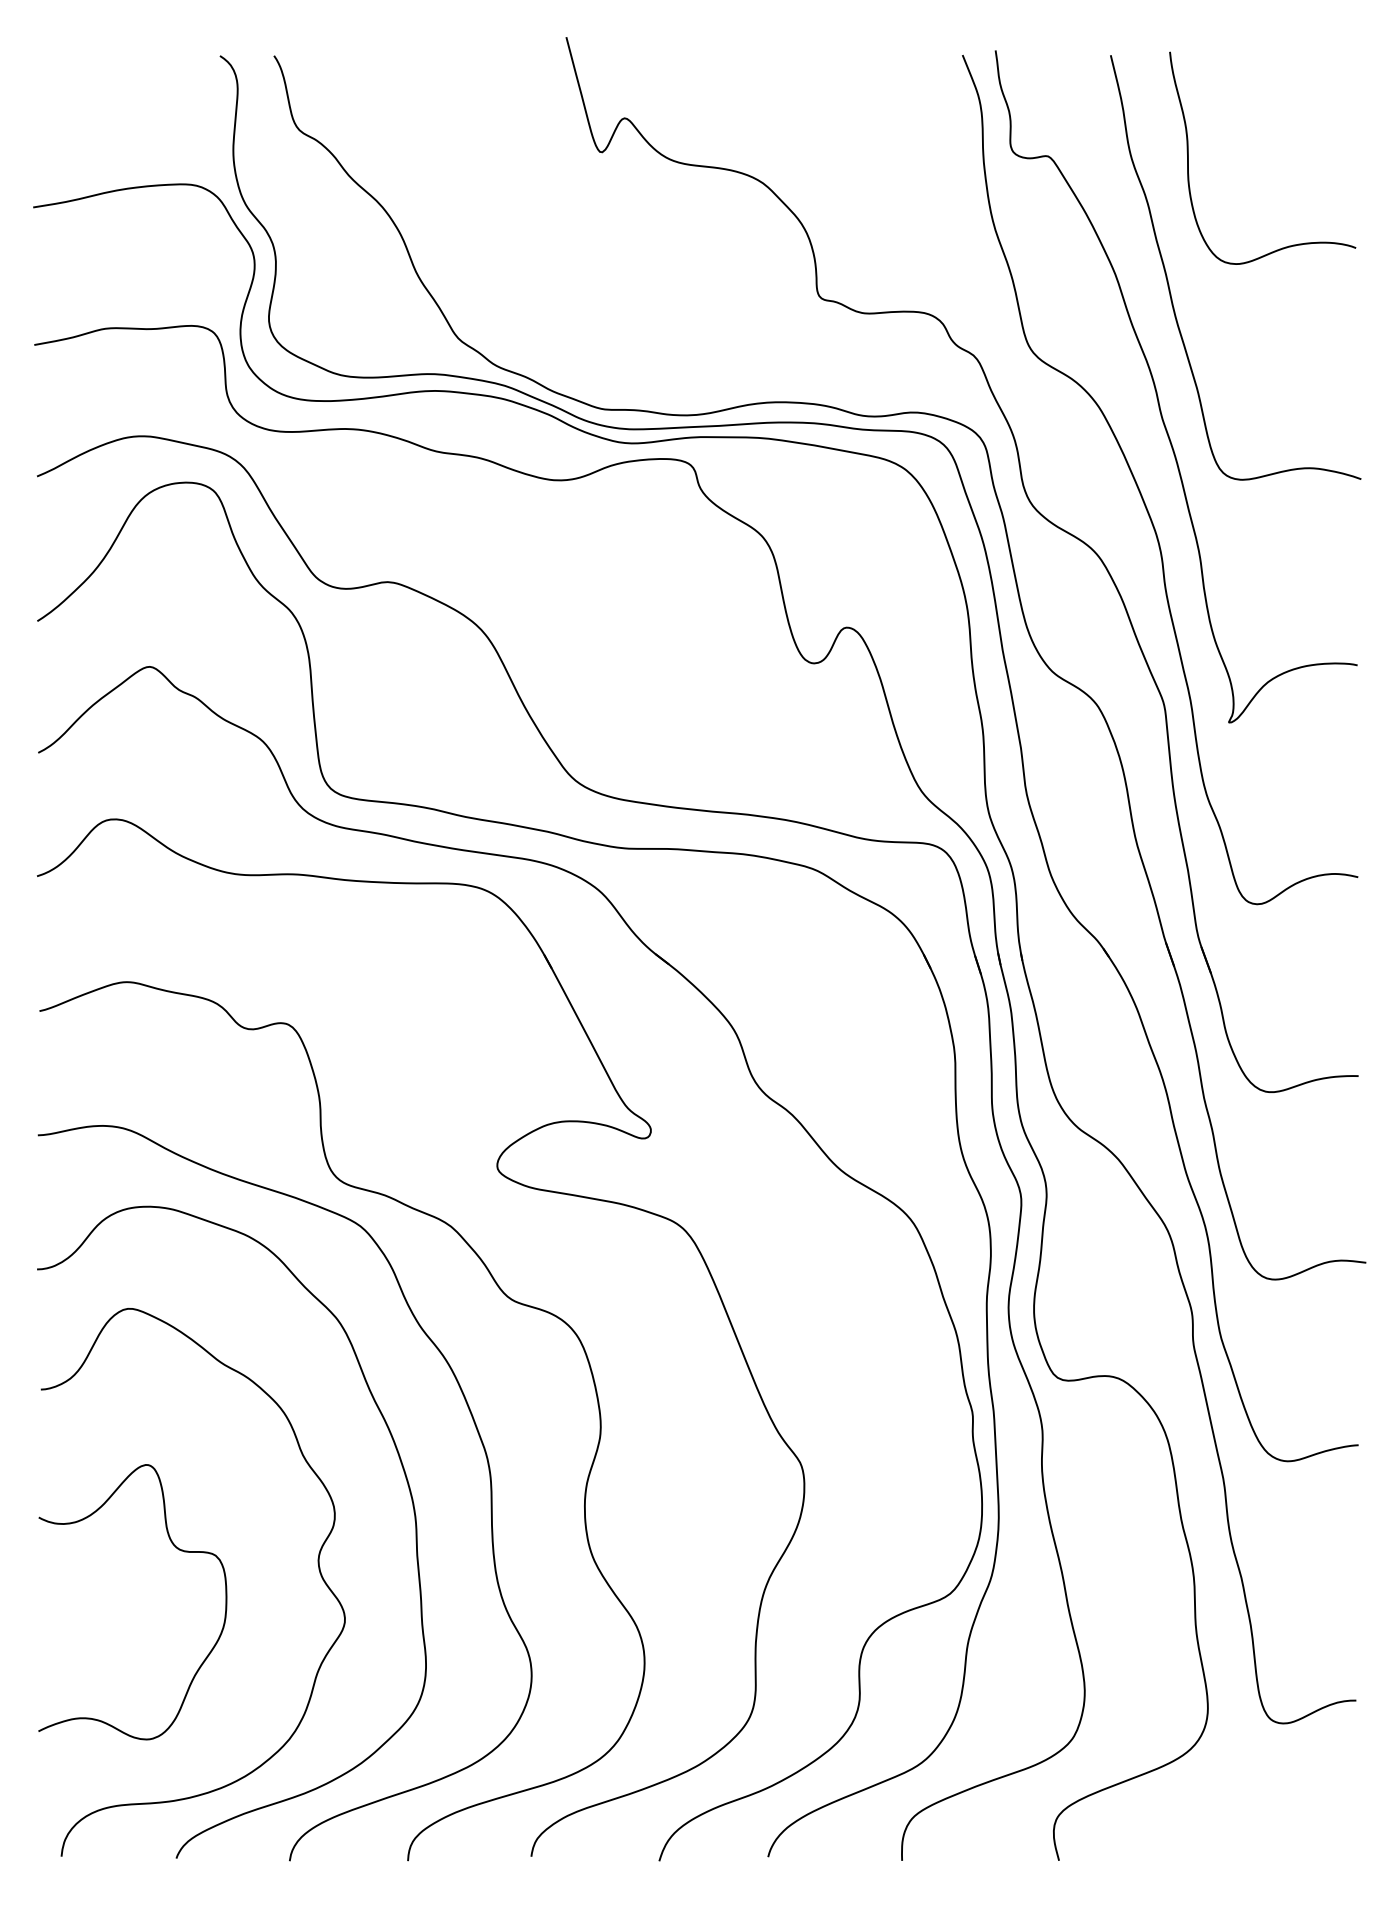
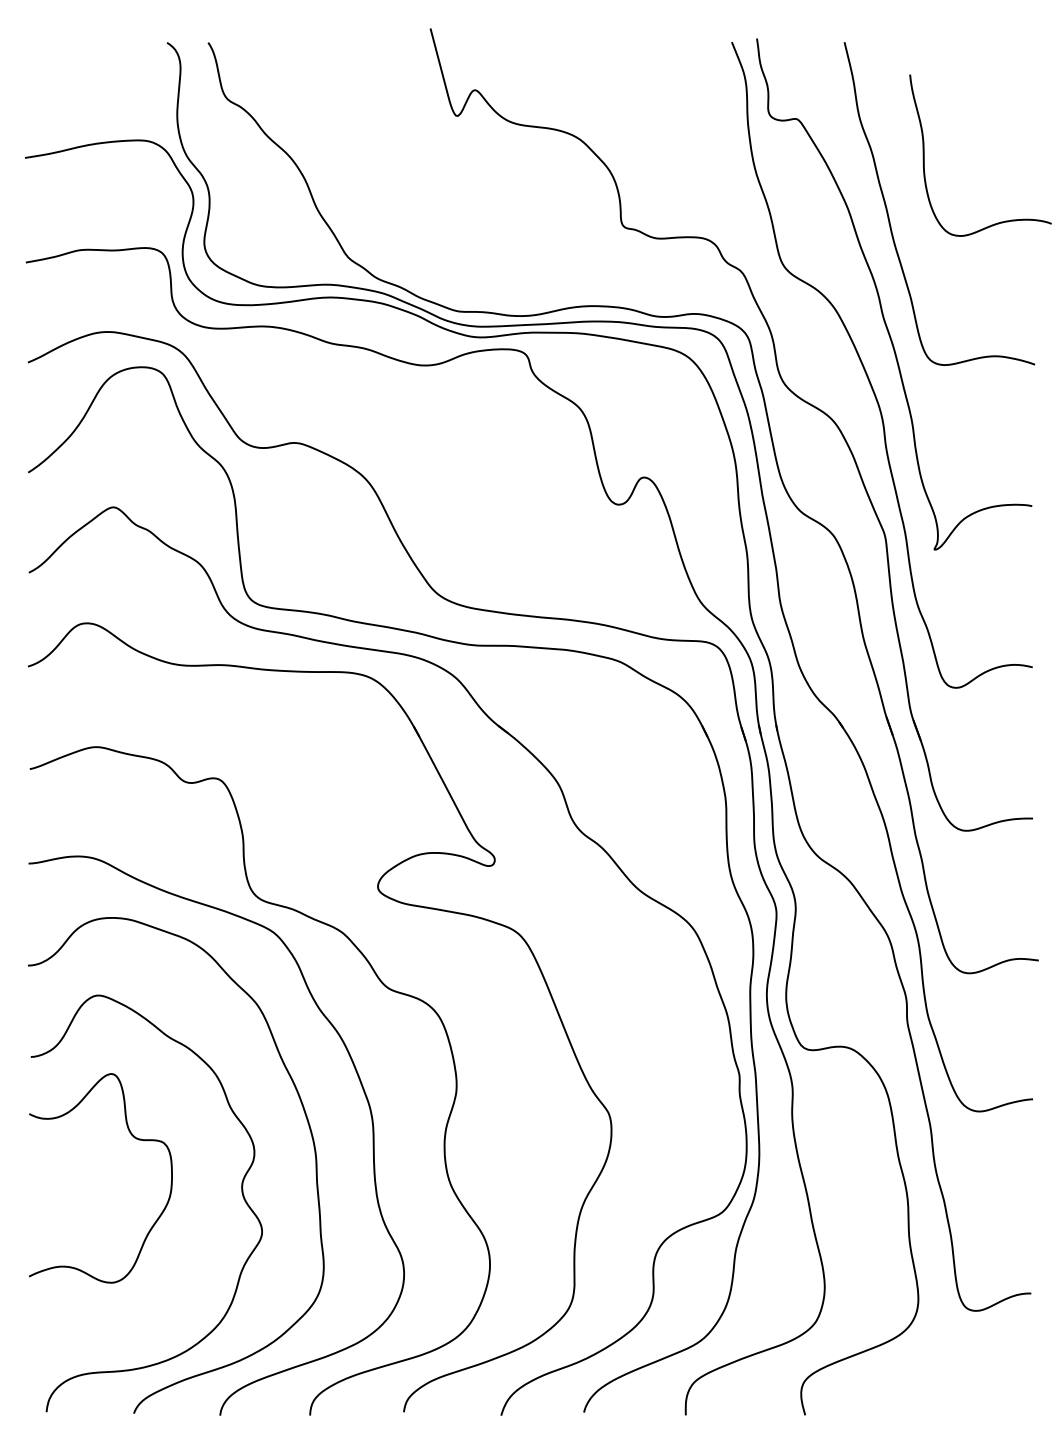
curve: (1188, 157) -> (924, 154), moved
curve: (177, 1549) -> (134, 1138), moved

